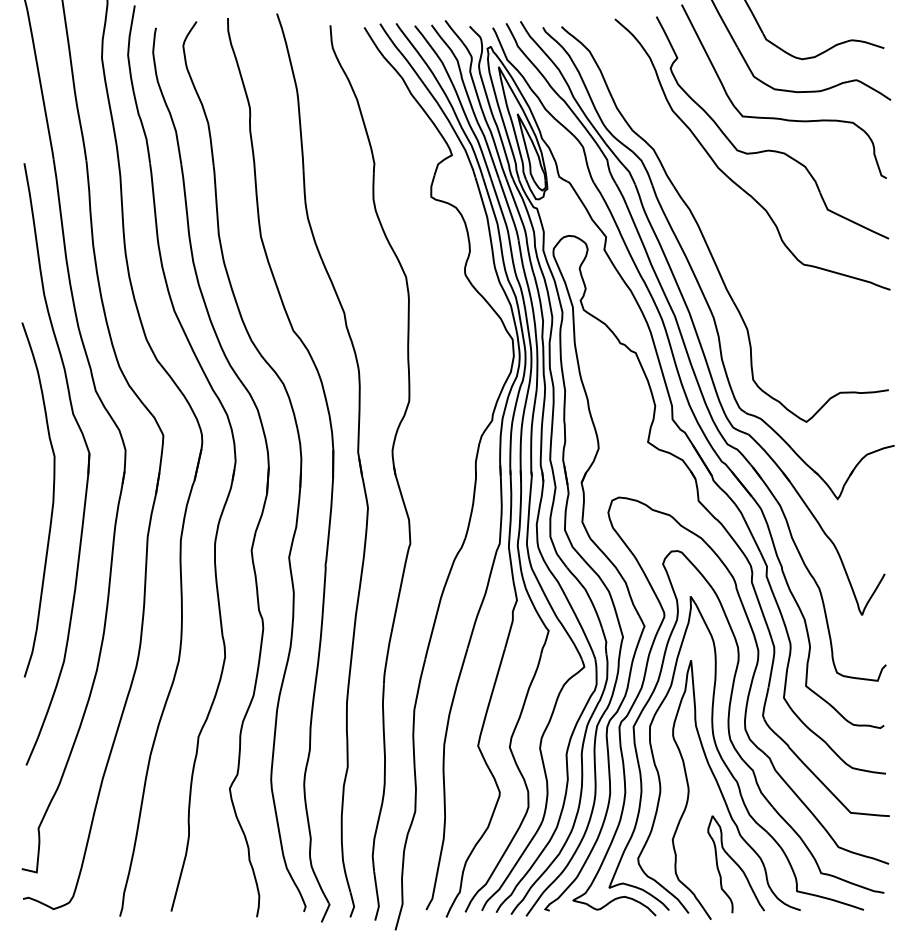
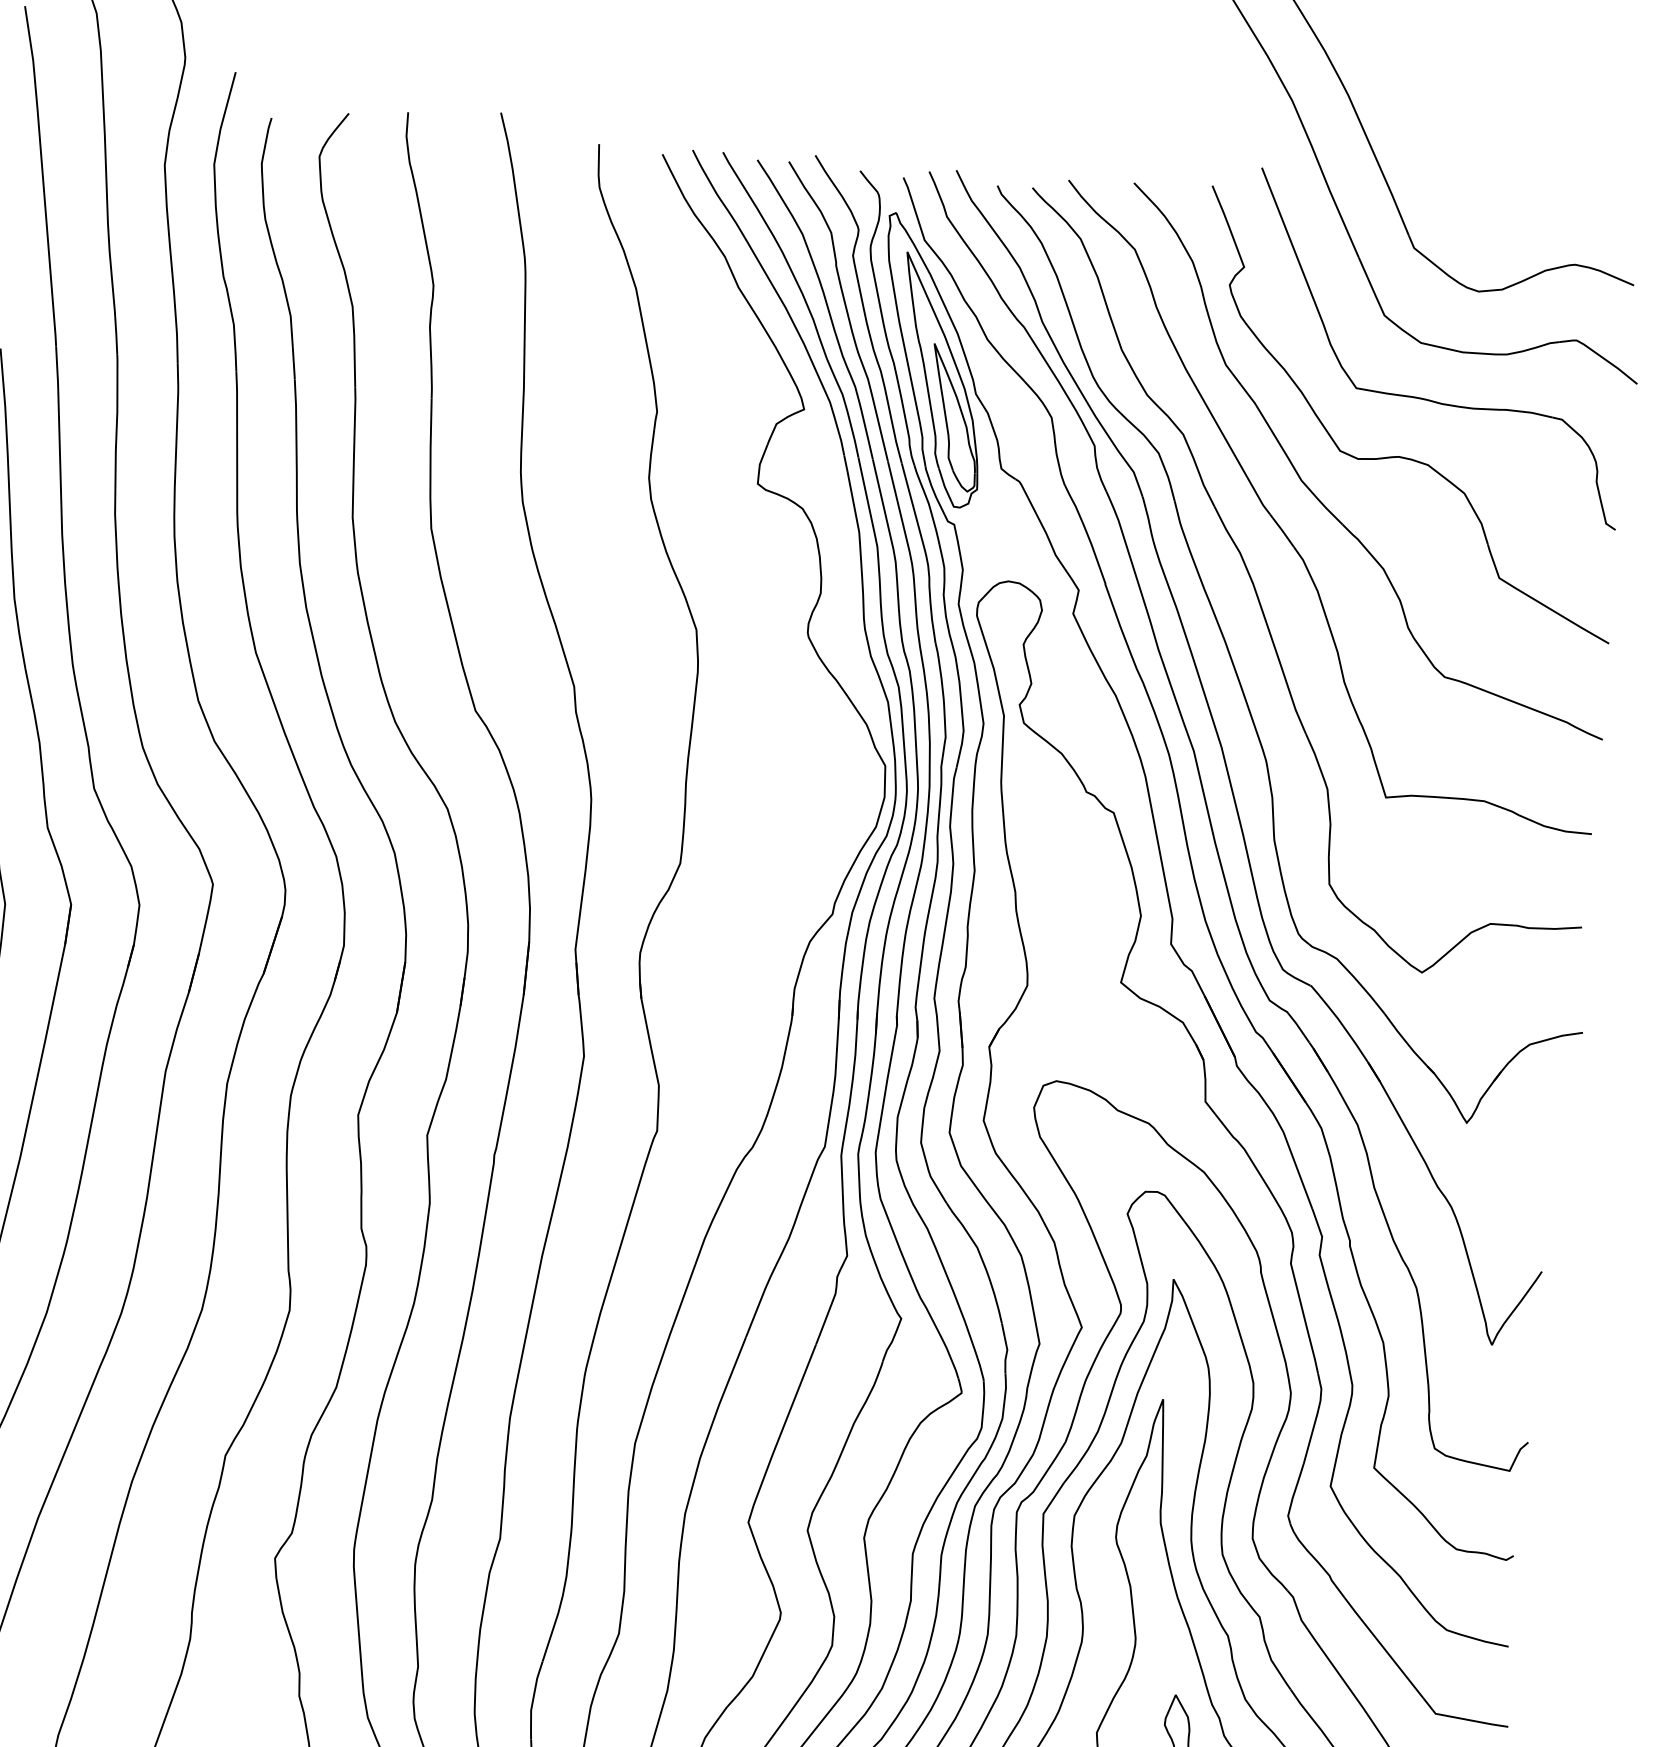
part: (712, 195) -> (1285, 531), added

